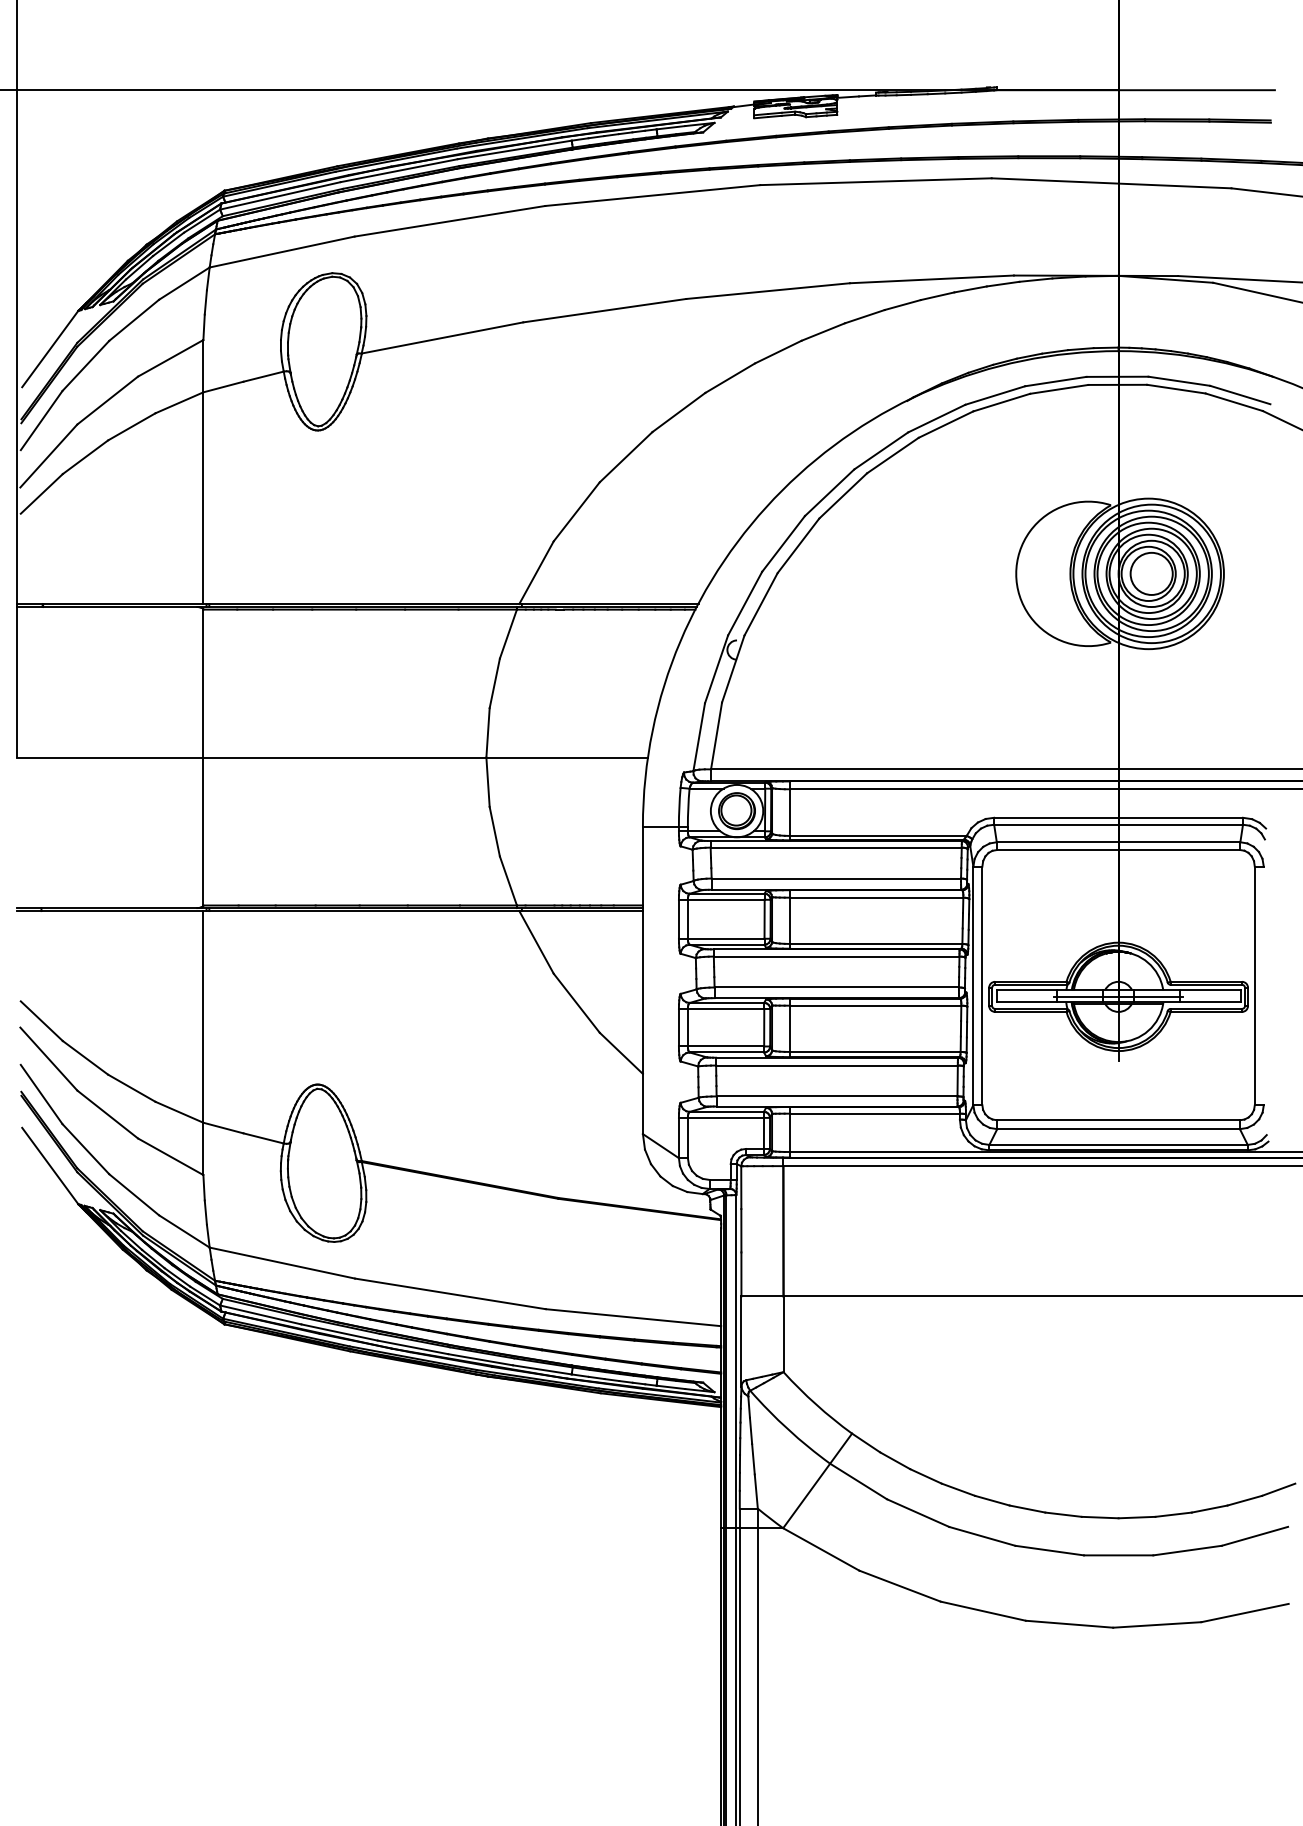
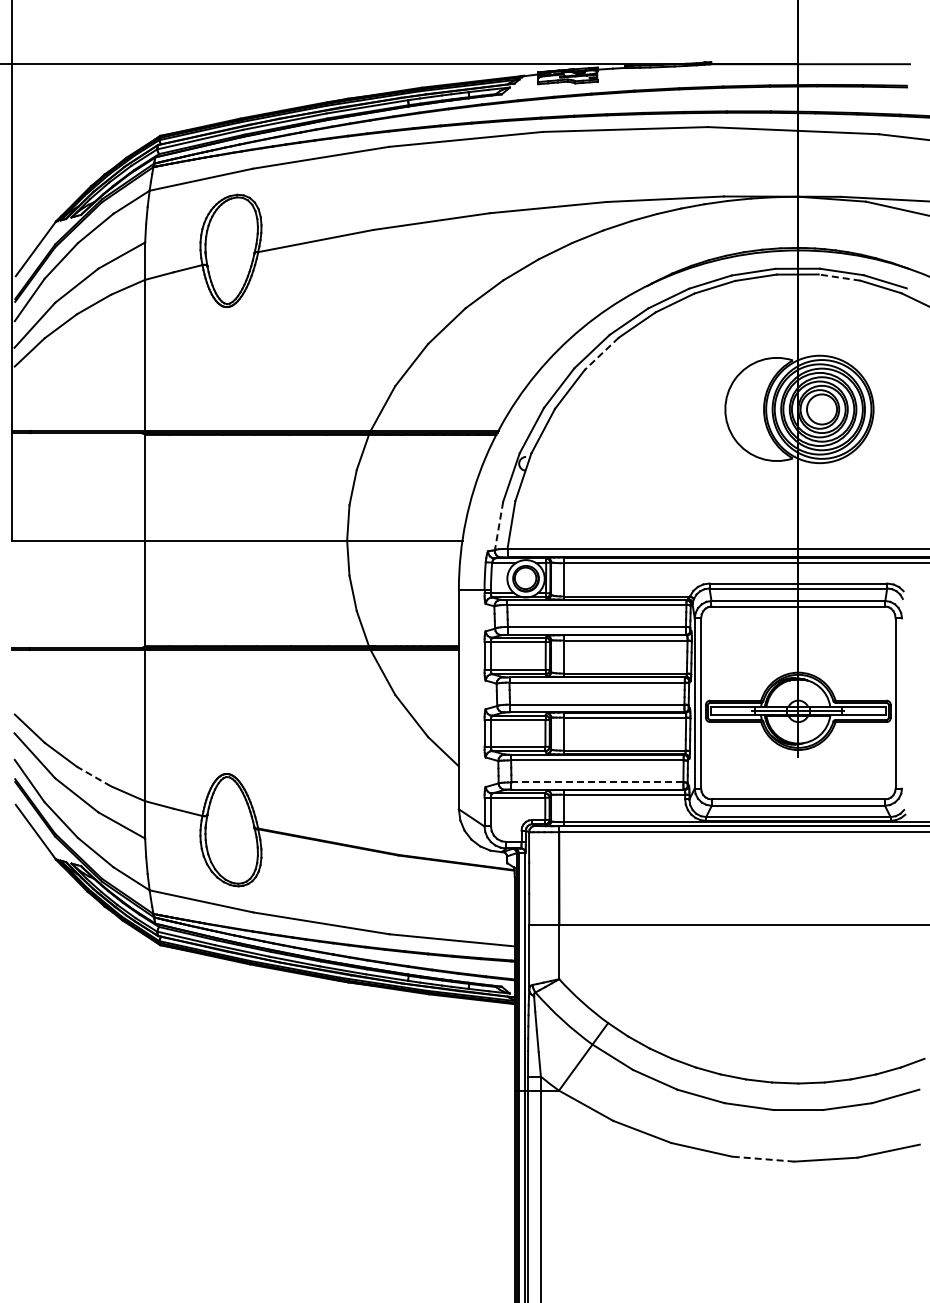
line: (1176, 389) -> (839, 277), solid -> dashed
line: (842, 496) -> (601, 354), solid -> dashed
line: (699, 737) -> (499, 526), solid -> dashed
line: (131, 1088) -> (93, 776), solid -> dashed
line: (837, 1096) -> (597, 782), solid -> dashed
line: (1068, 1624) -> (762, 1159), solid -> dashed

